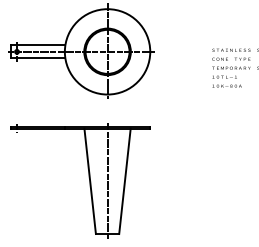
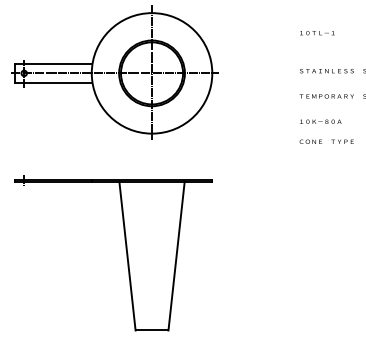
text: (231, 59) -> (326, 141), moved
text: (224, 77) -> (317, 33), moved
line: (107, 181) -> (152, 256), removed

